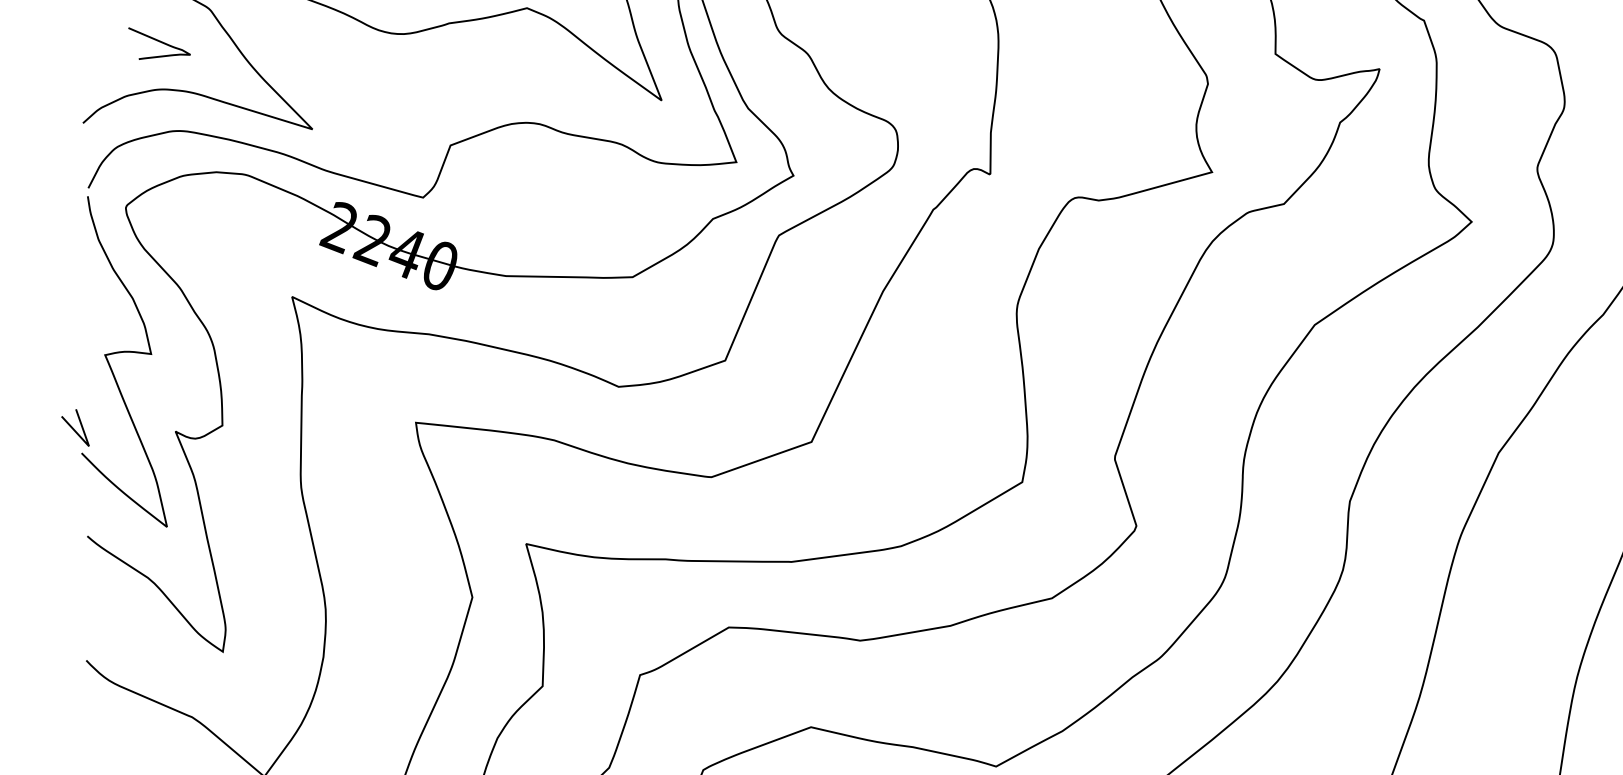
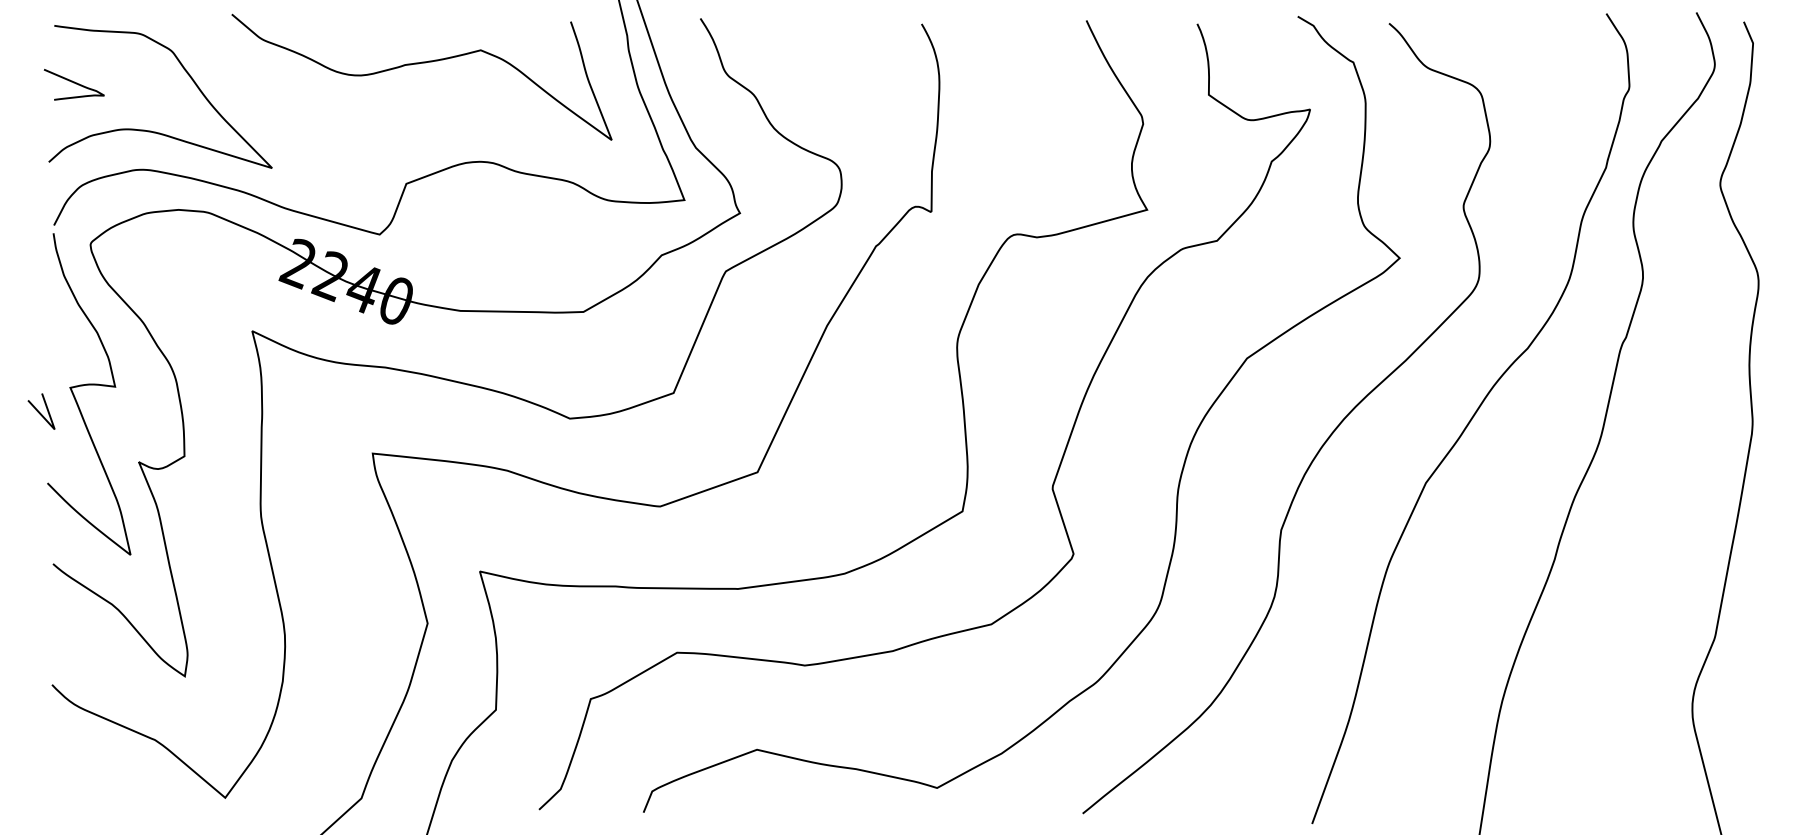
curve: (158, 42) -> (73, 83), moved
line: (74, 428) -> (40, 412), moved

